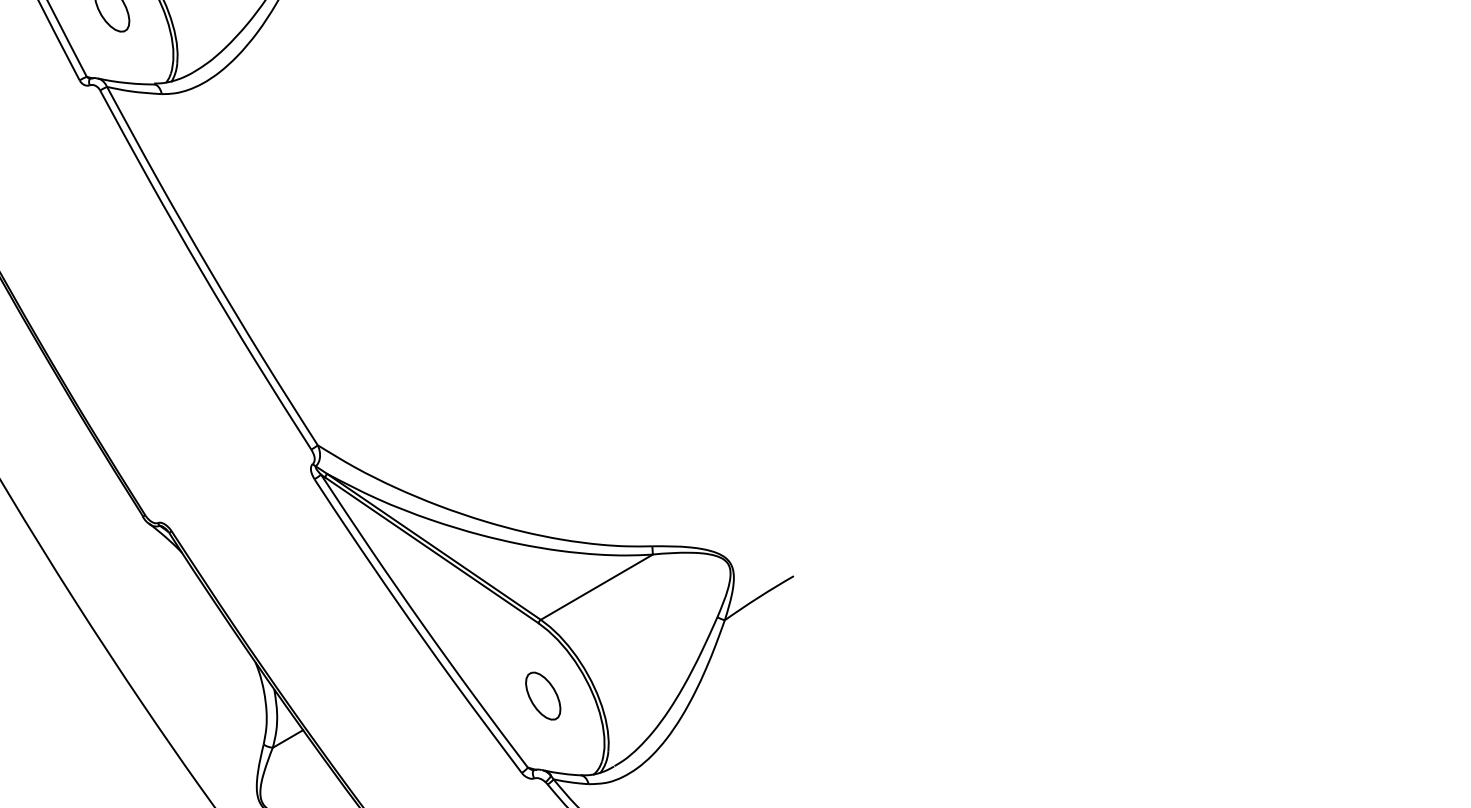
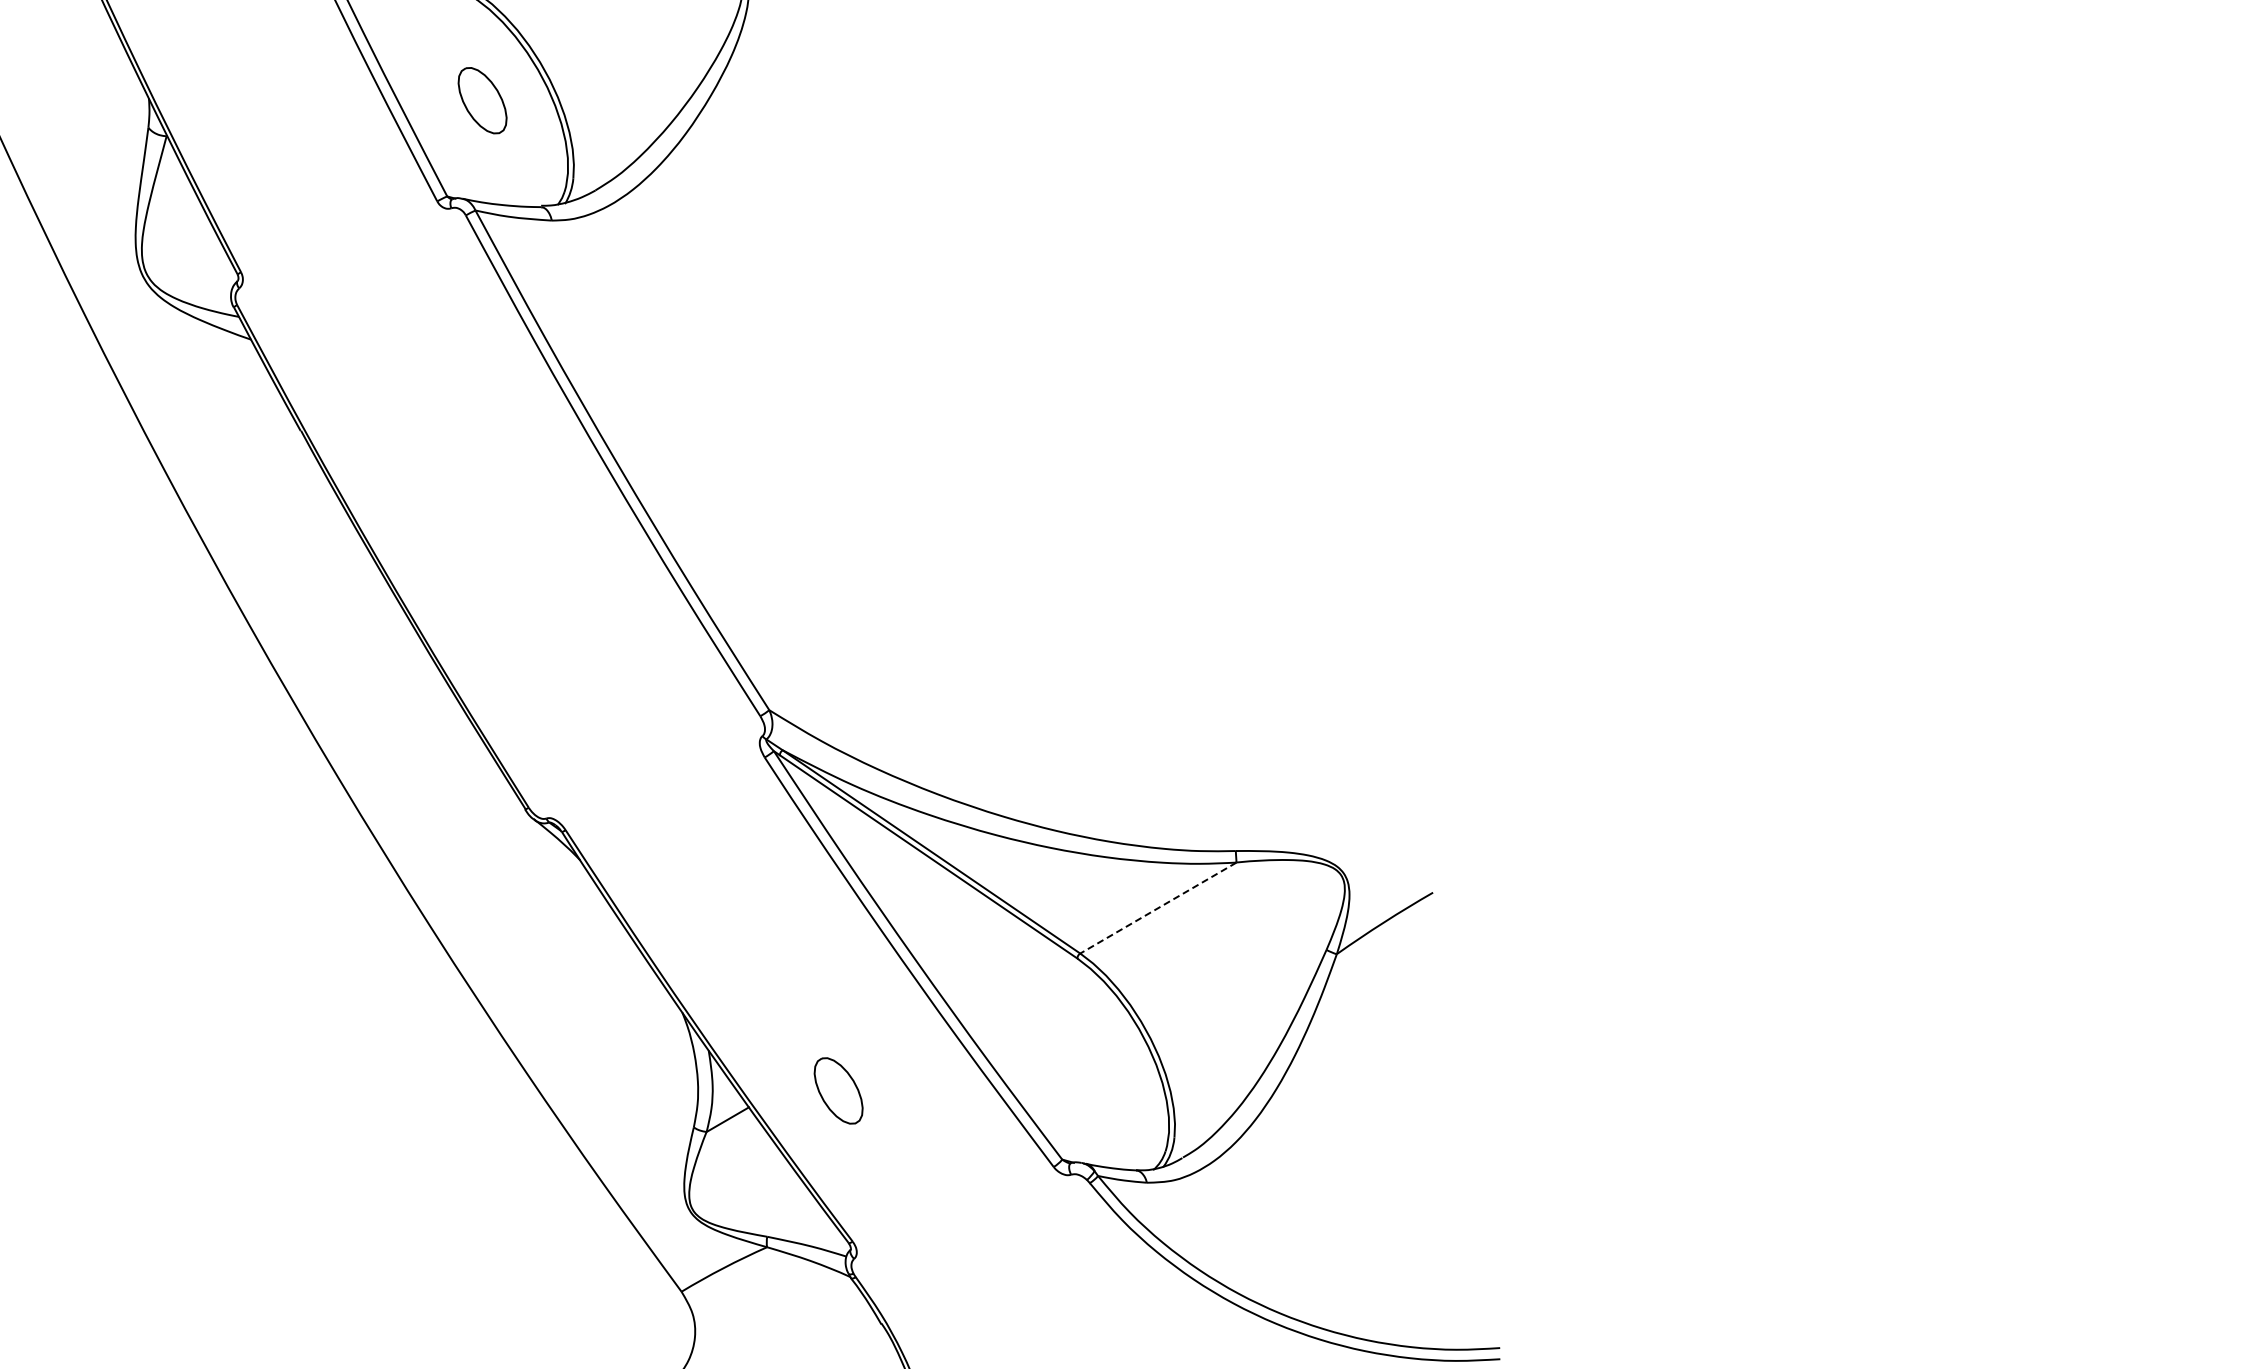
line: (596, 587) -> (1157, 908), solid -> dashed
part: (543, 695) -> (838, 1090), moved

